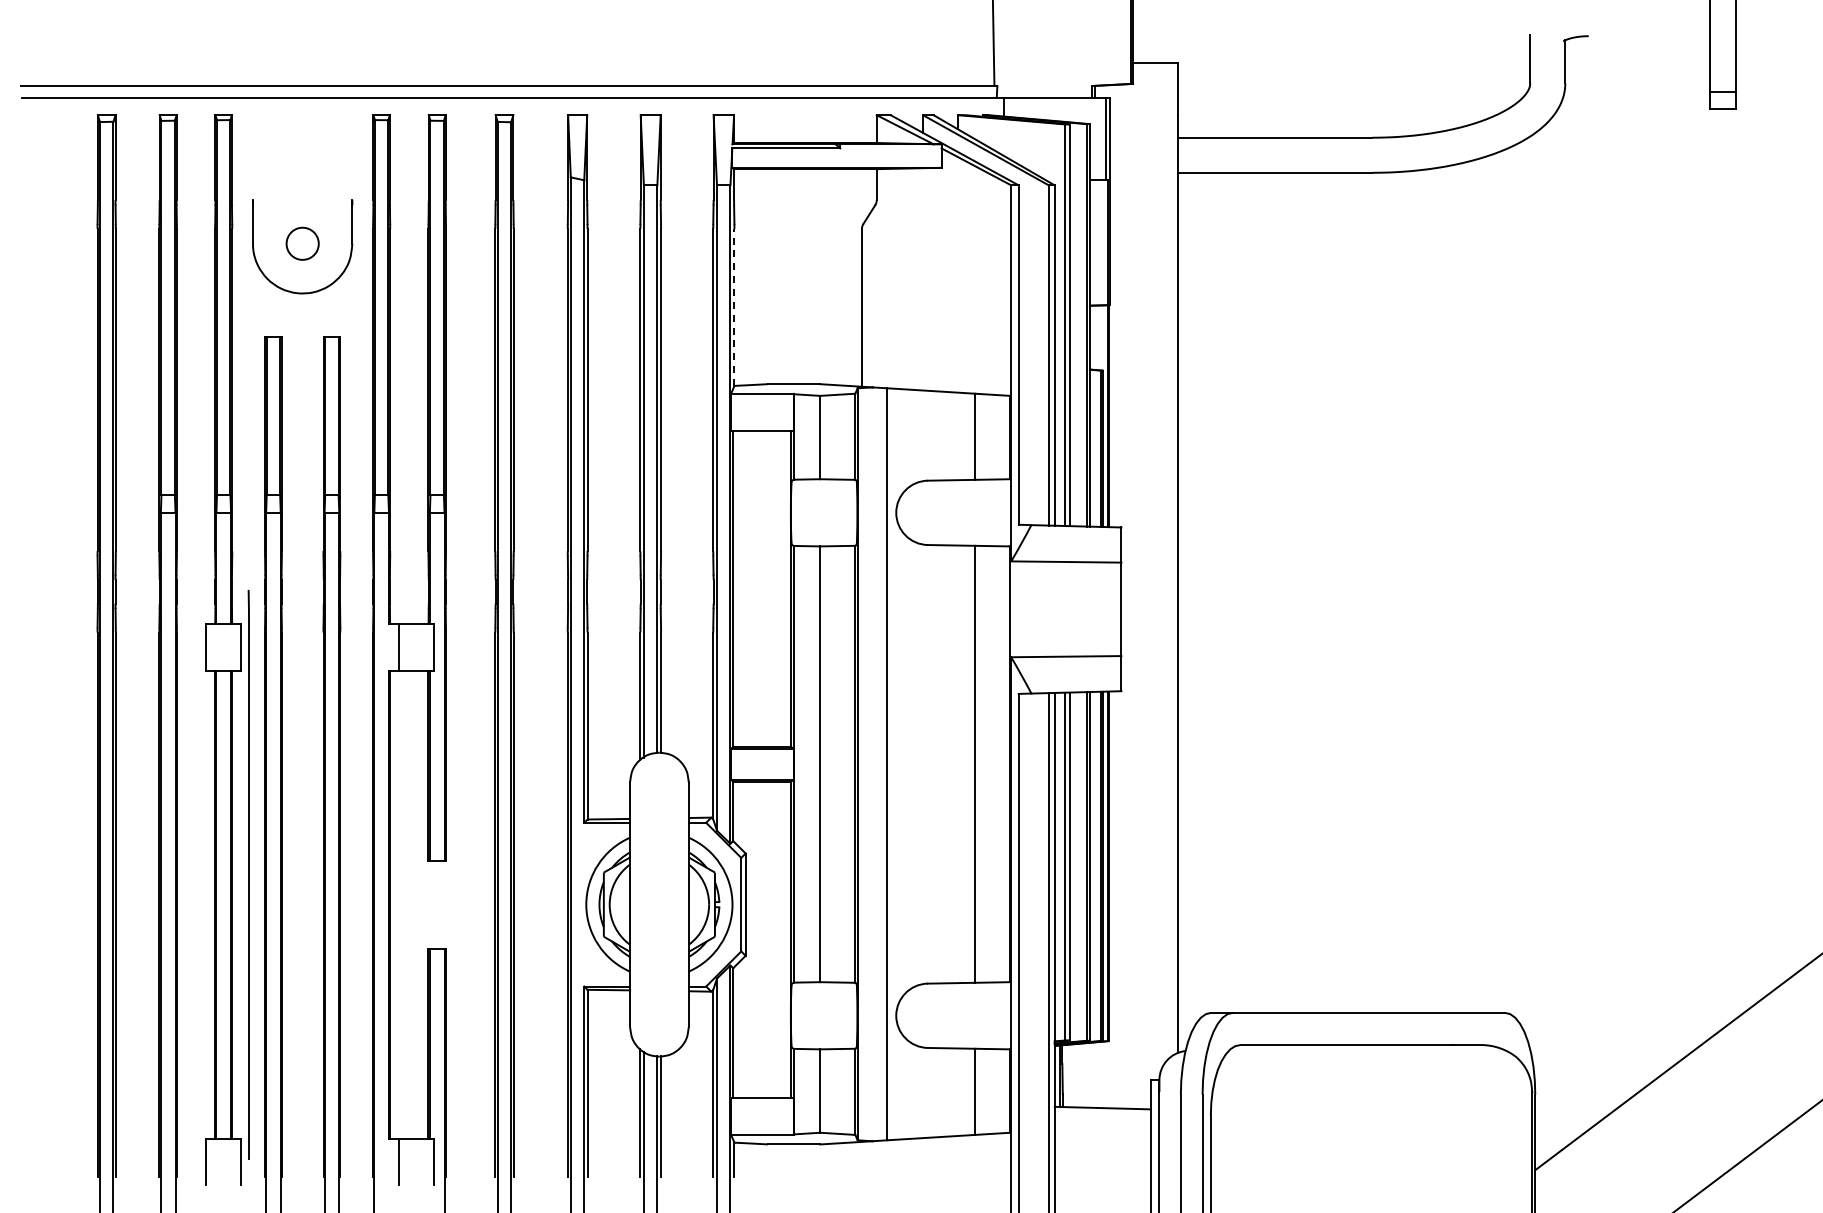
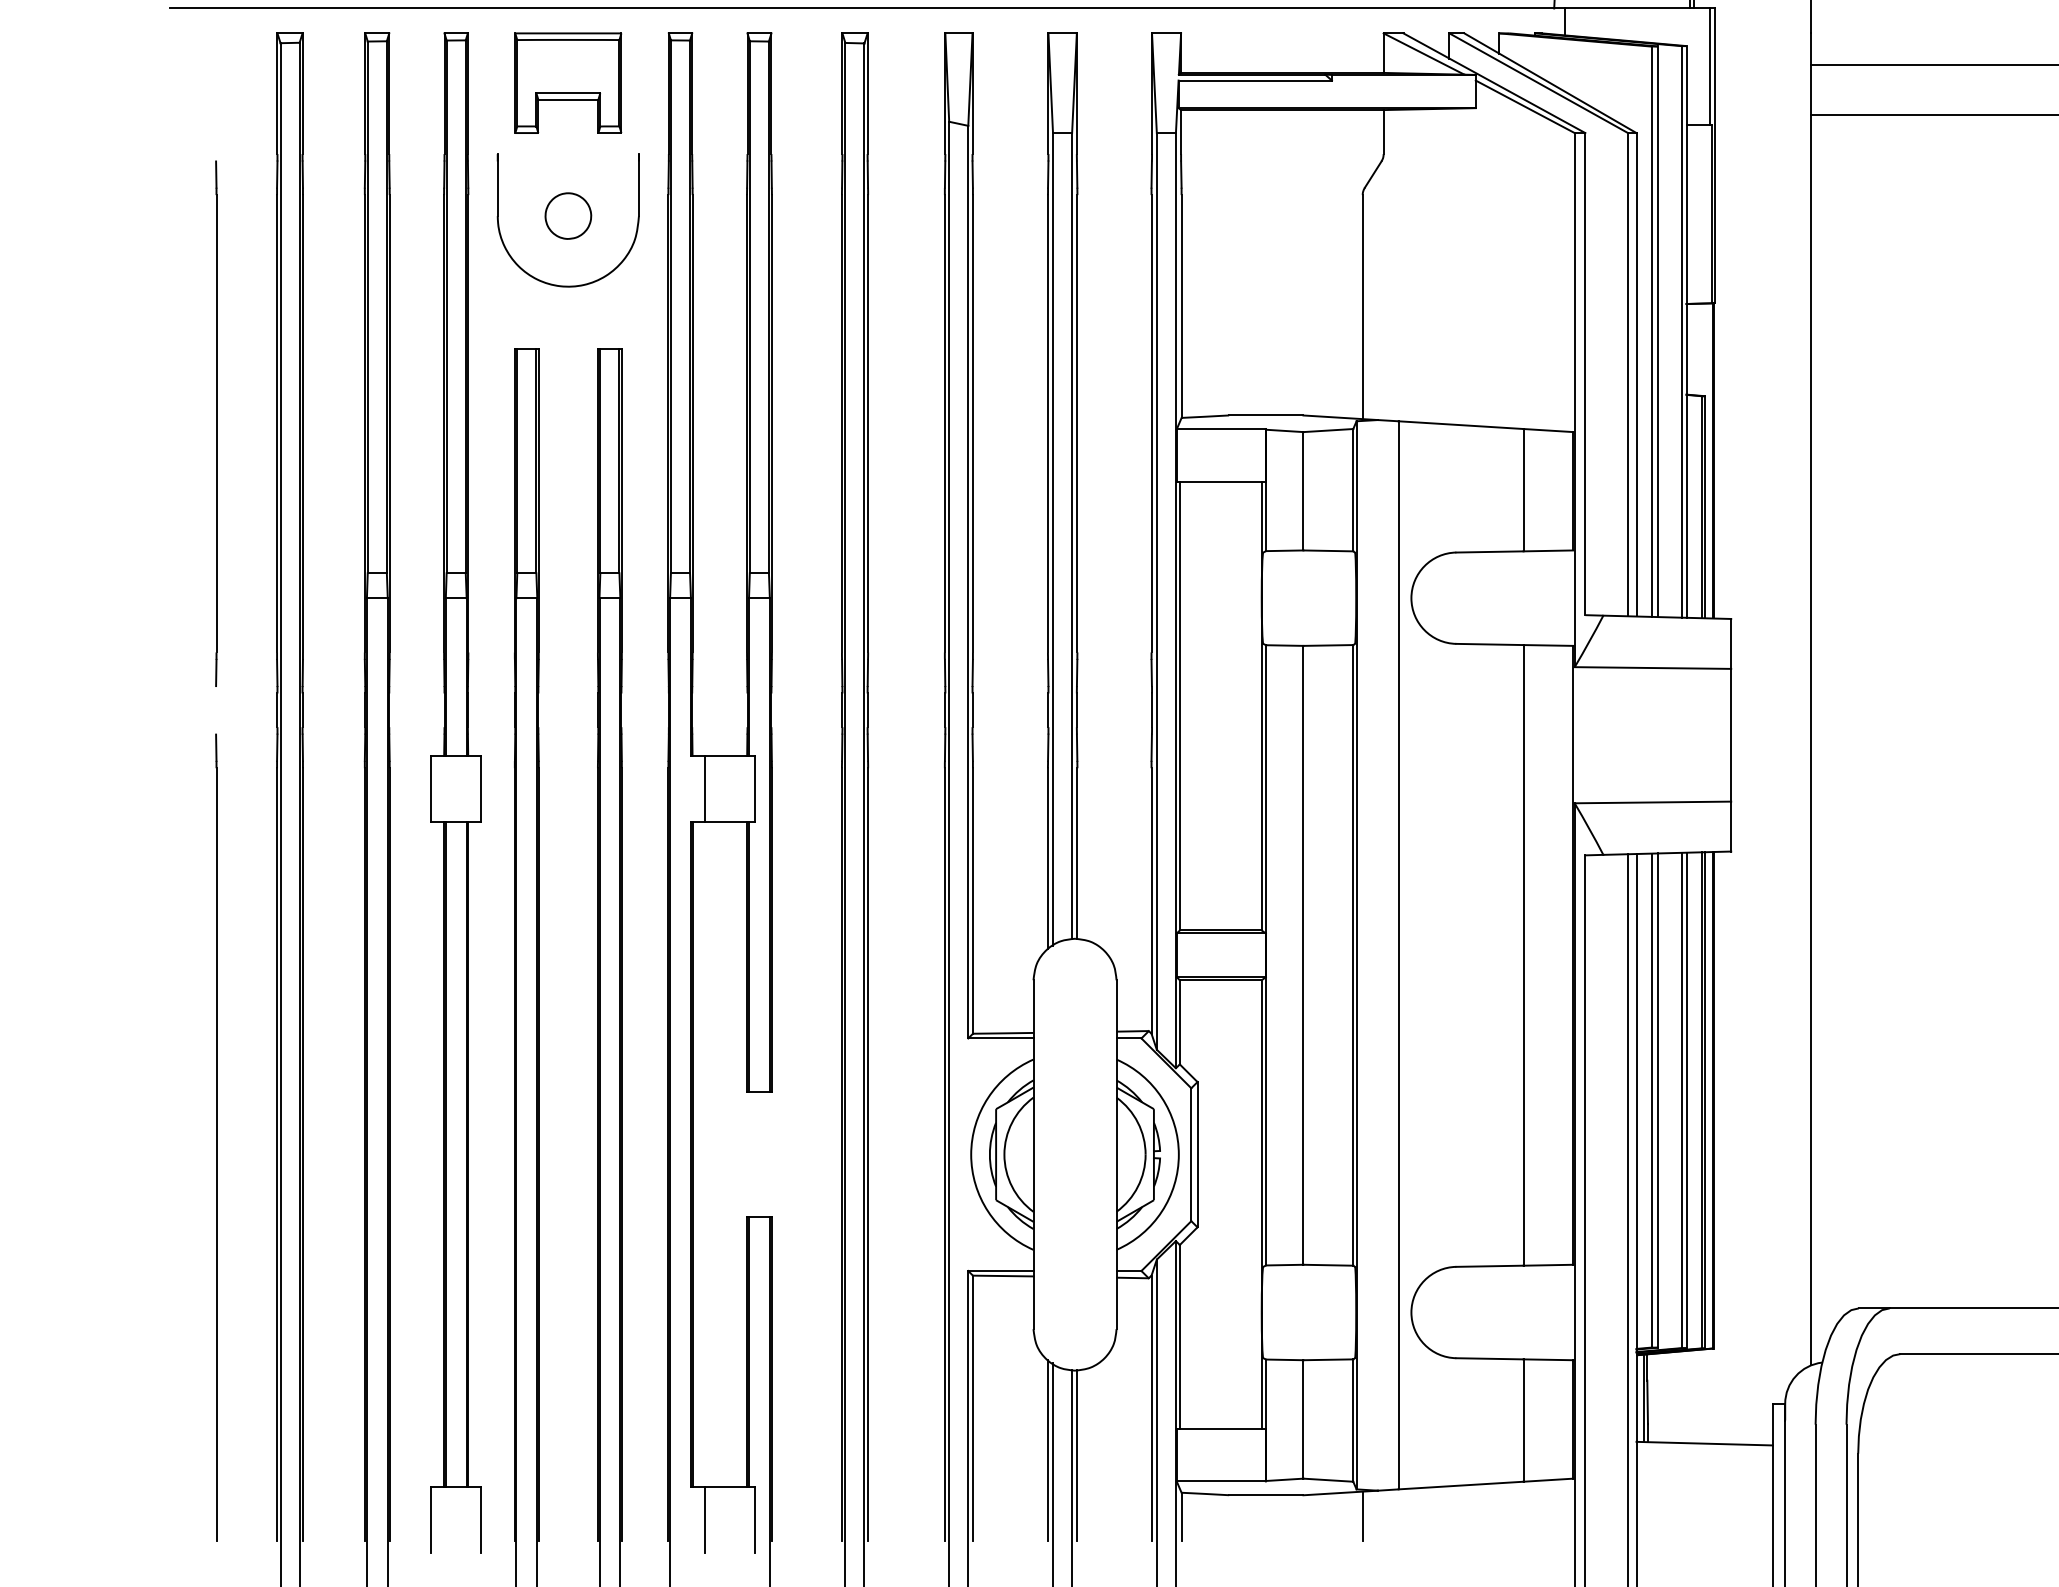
part: (302, 150) -> (568, 83), added
line: (734, 307) -> (1181, 306), dashed -> solid
line: (54, 389) -> (215, 423), added
line: (248, 874) -> (215, 1137), moved
line: (861, 1158) -> (1362, 1515), added

